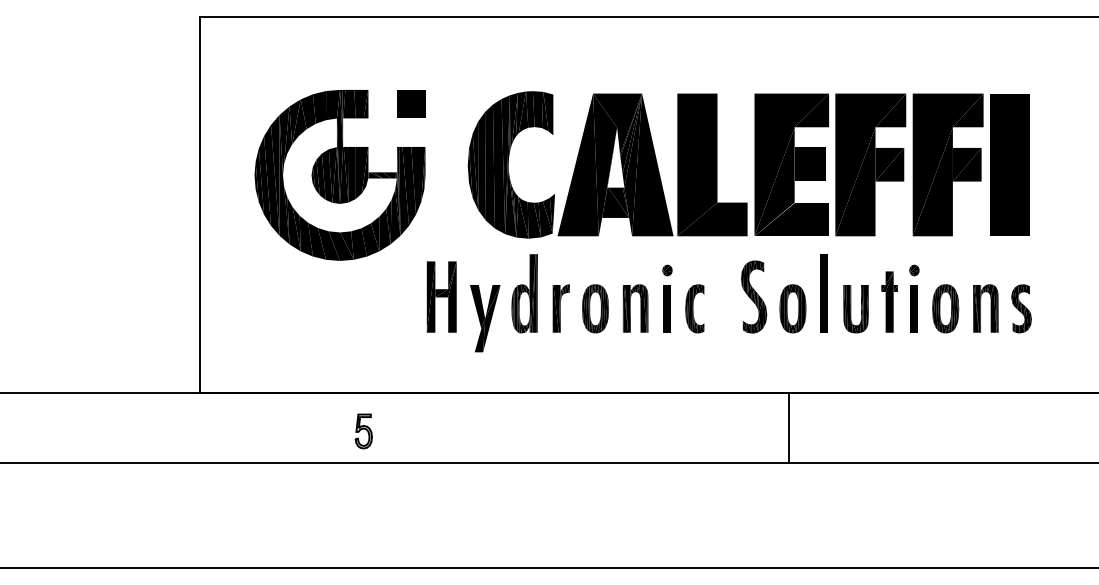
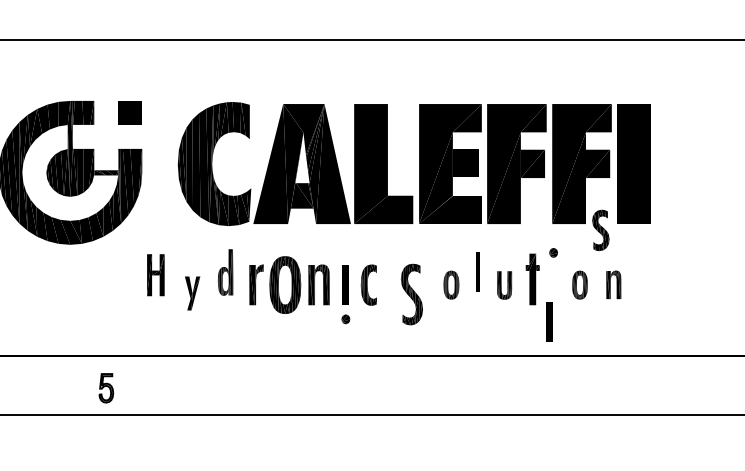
part: (667, 270) -> (345, 319), moved
part: (524, 293) -> (225, 272), size x0.7
part: (823, 293) -> (477, 272), size x0.6
part: (441, 296) -> (155, 274), size x0.7
part: (753, 296) -> (411, 294), moved
part: (595, 308) -> (285, 284), size x1.4
part: (792, 308) -> (451, 284), size x0.7
part: (913, 308) -> (548, 321), moved
part: (945, 308) -> (579, 284), size x0.7
part: (985, 308) -> (613, 284), size x0.7
part: (1021, 308) -> (600, 230), moved
part: (855, 309) -> (504, 285), size x0.7
part: (485, 318) -> (192, 293), size x0.6
line: (789, 427) -> (448, 384), removed
part: (363, 431) -> (106, 388), moved

